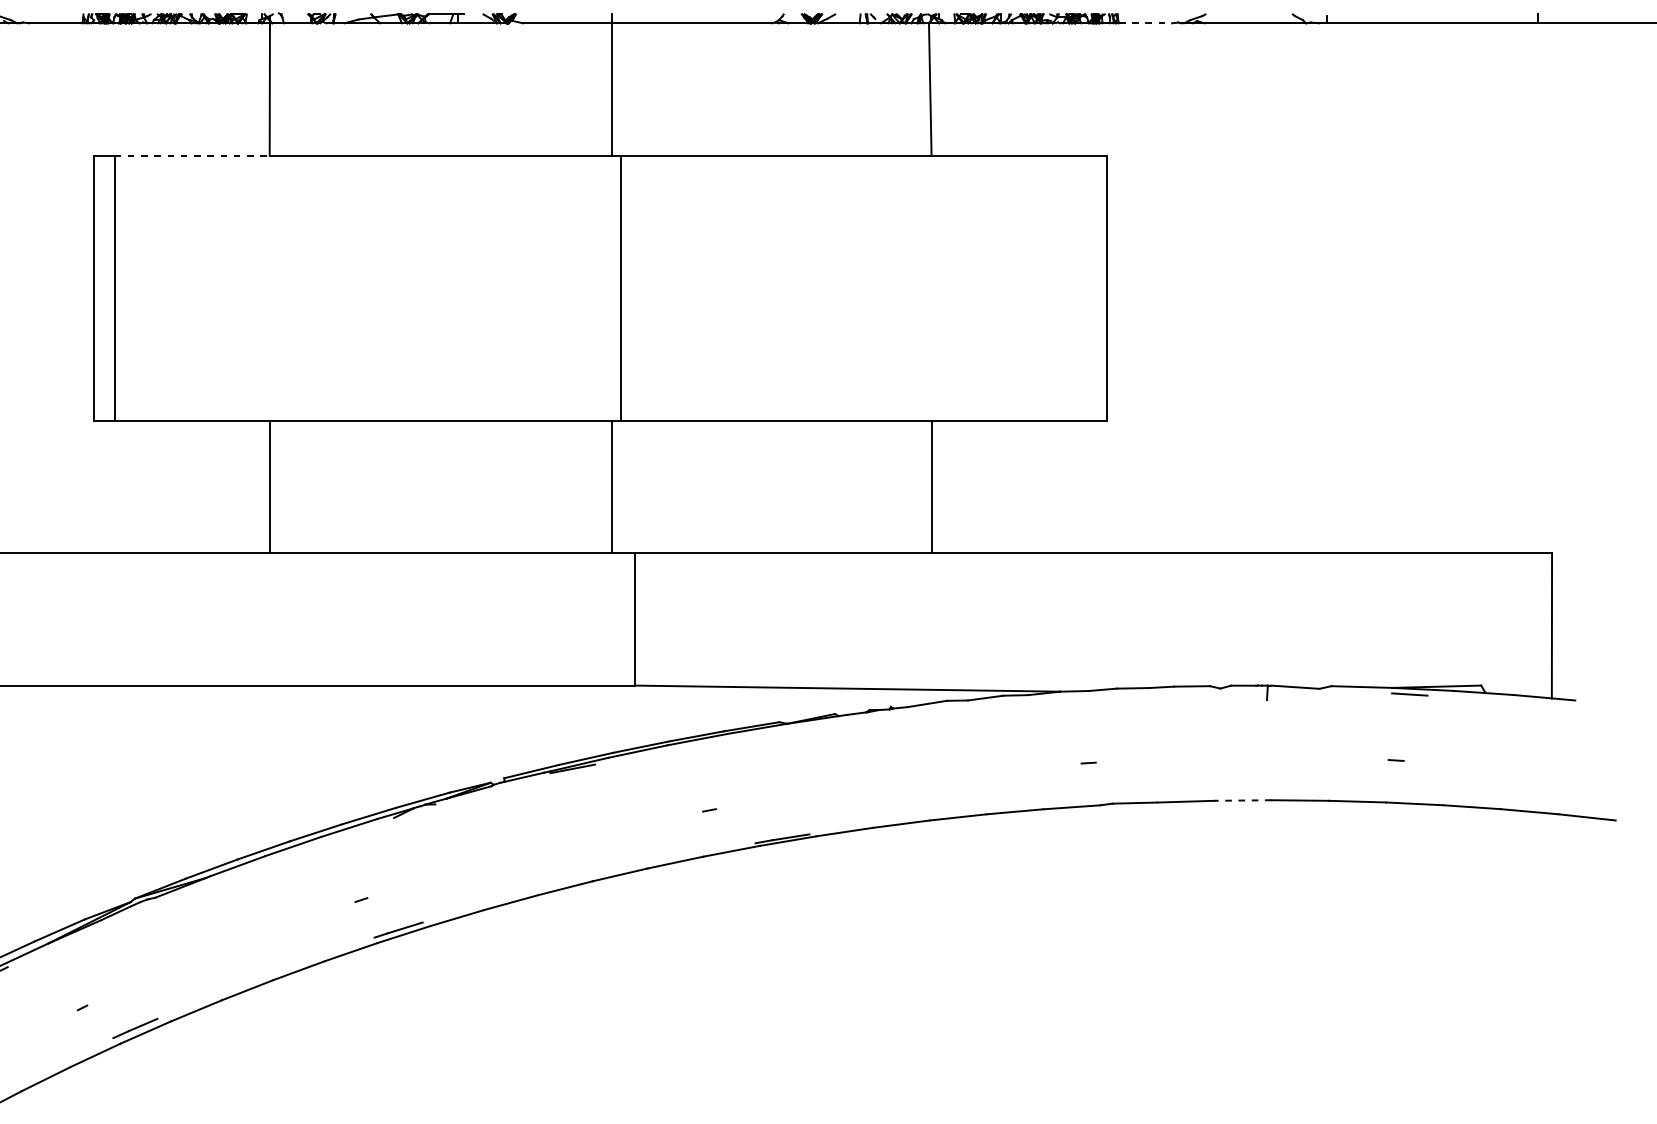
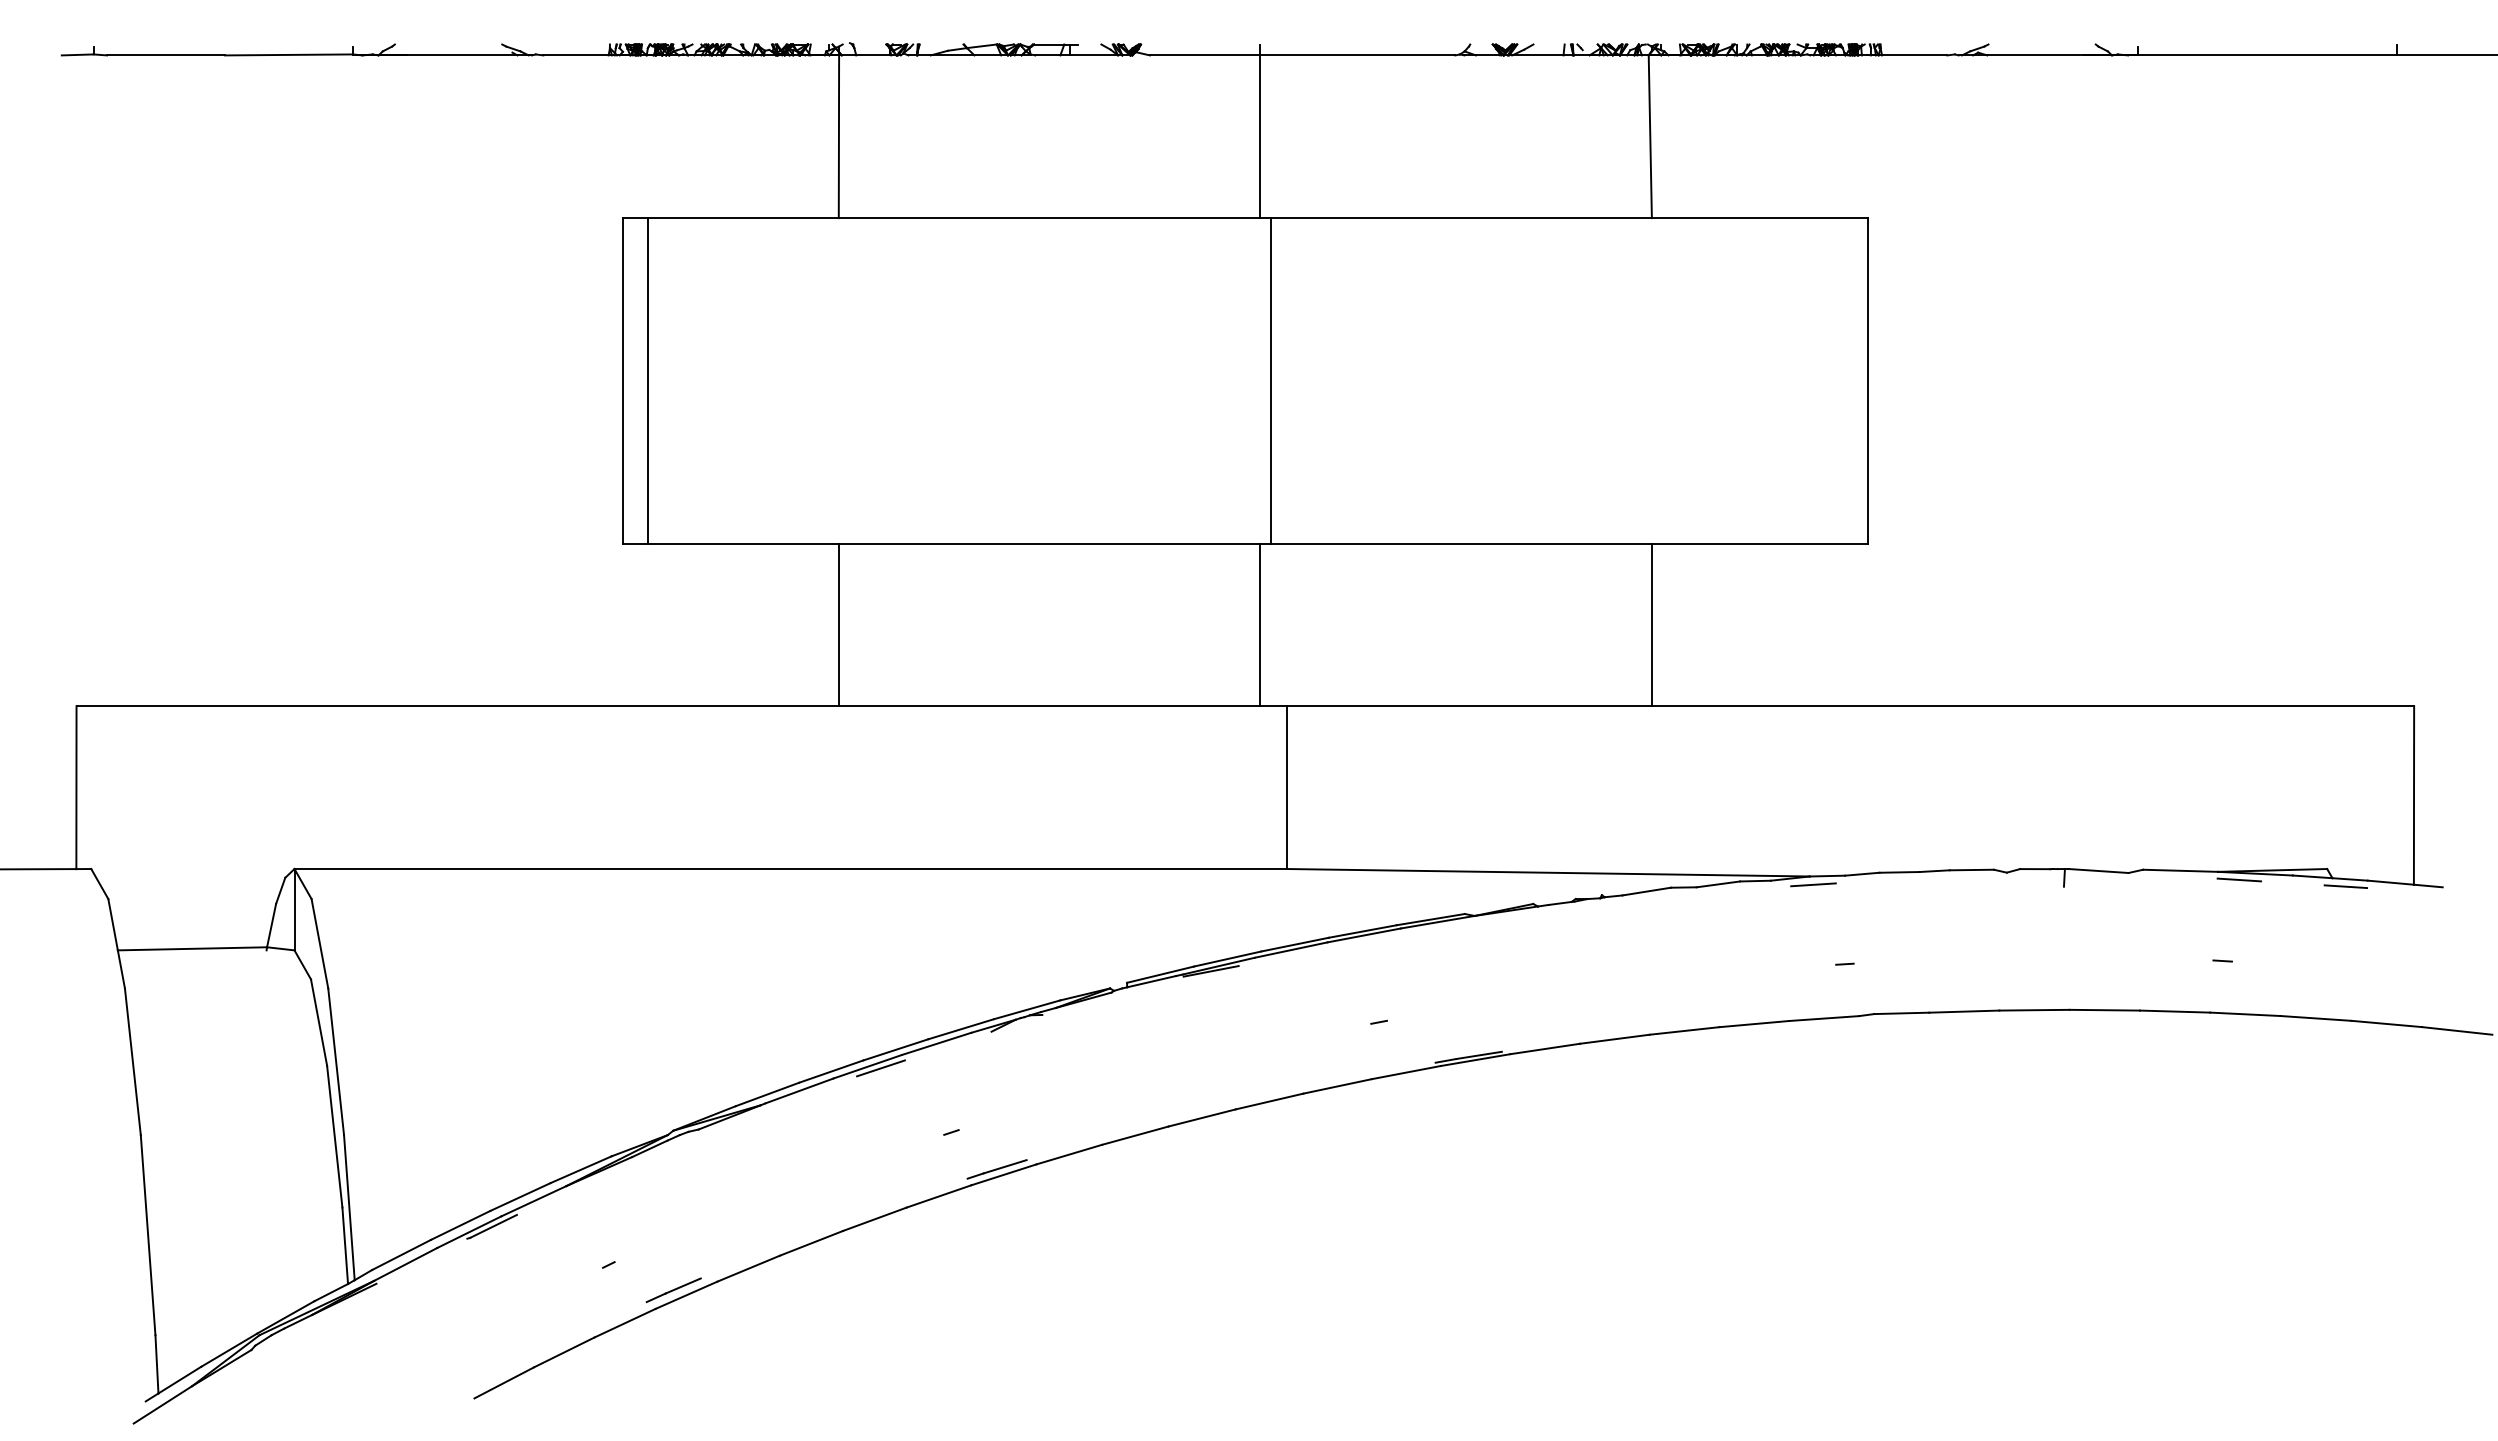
line: (1145, 23) -> (1914, 55), dashed -> solid
line: (192, 156) -> (743, 218), dashed -> solid
line: (1063, 698) -> (1813, 884), added
line: (1496, 699) -> (2345, 886), added
line: (1242, 800) -> (2033, 1010), dashed -> solid
line: (303, 847) -> (880, 1068), added

